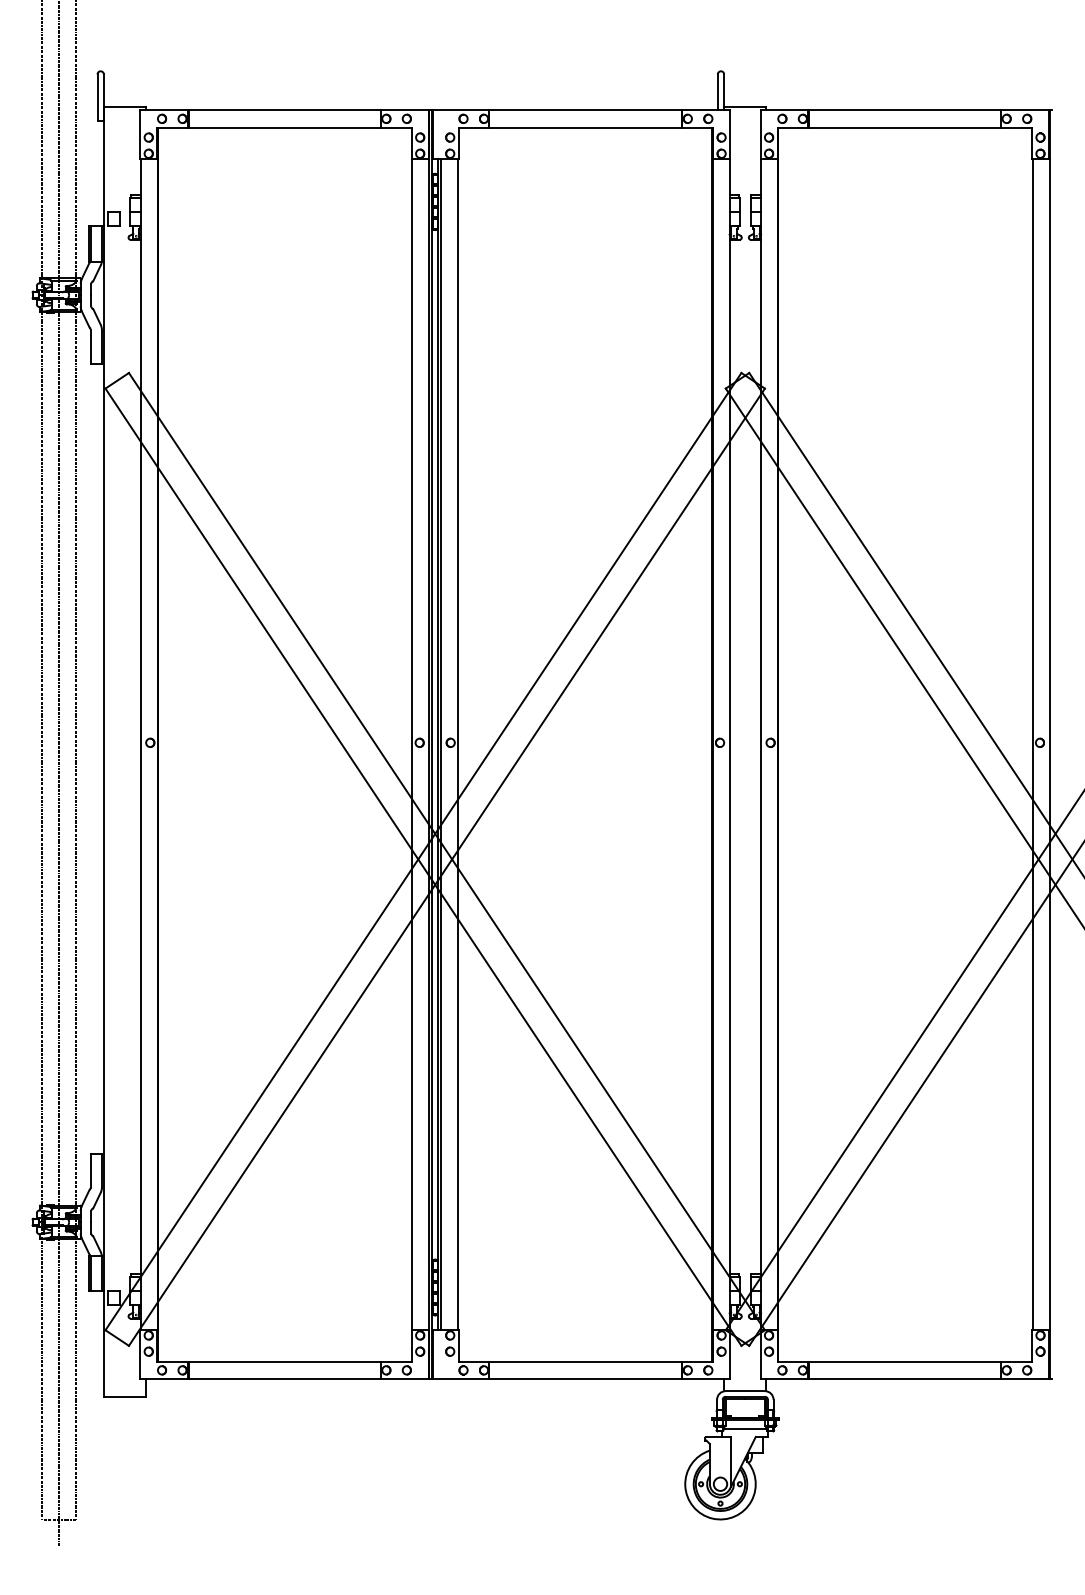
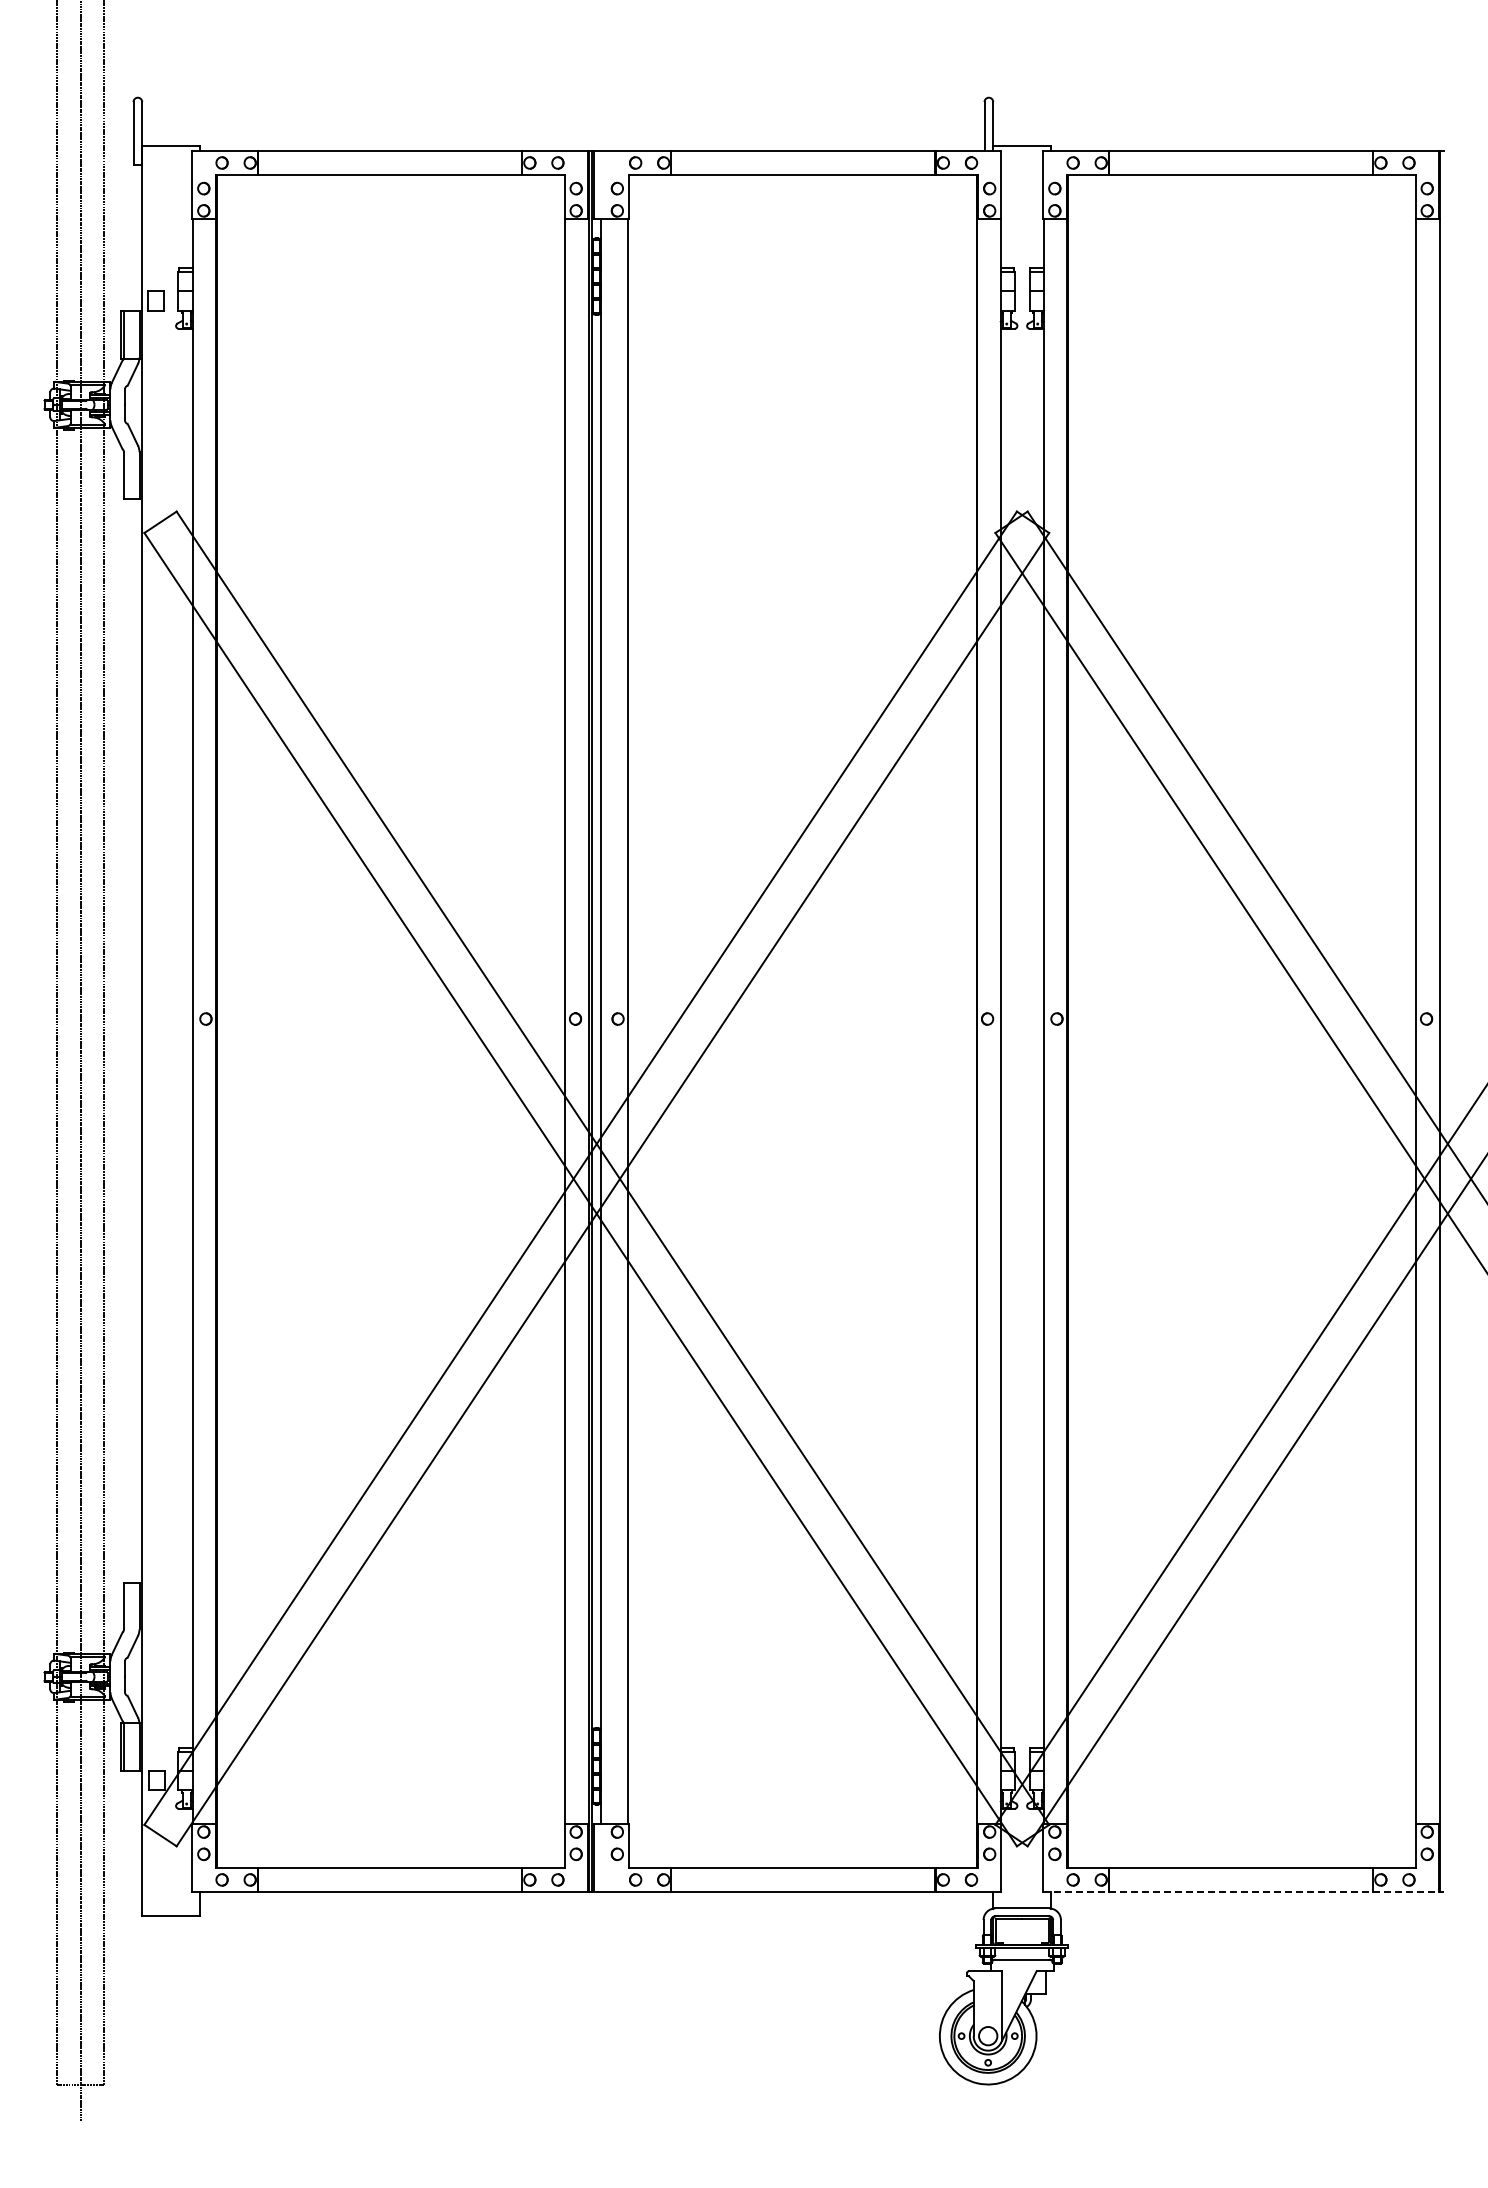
line: (440, 744) -> (604, 1021), removed
line: (906, 1379) -> (1243, 1892), solid -> dashed

